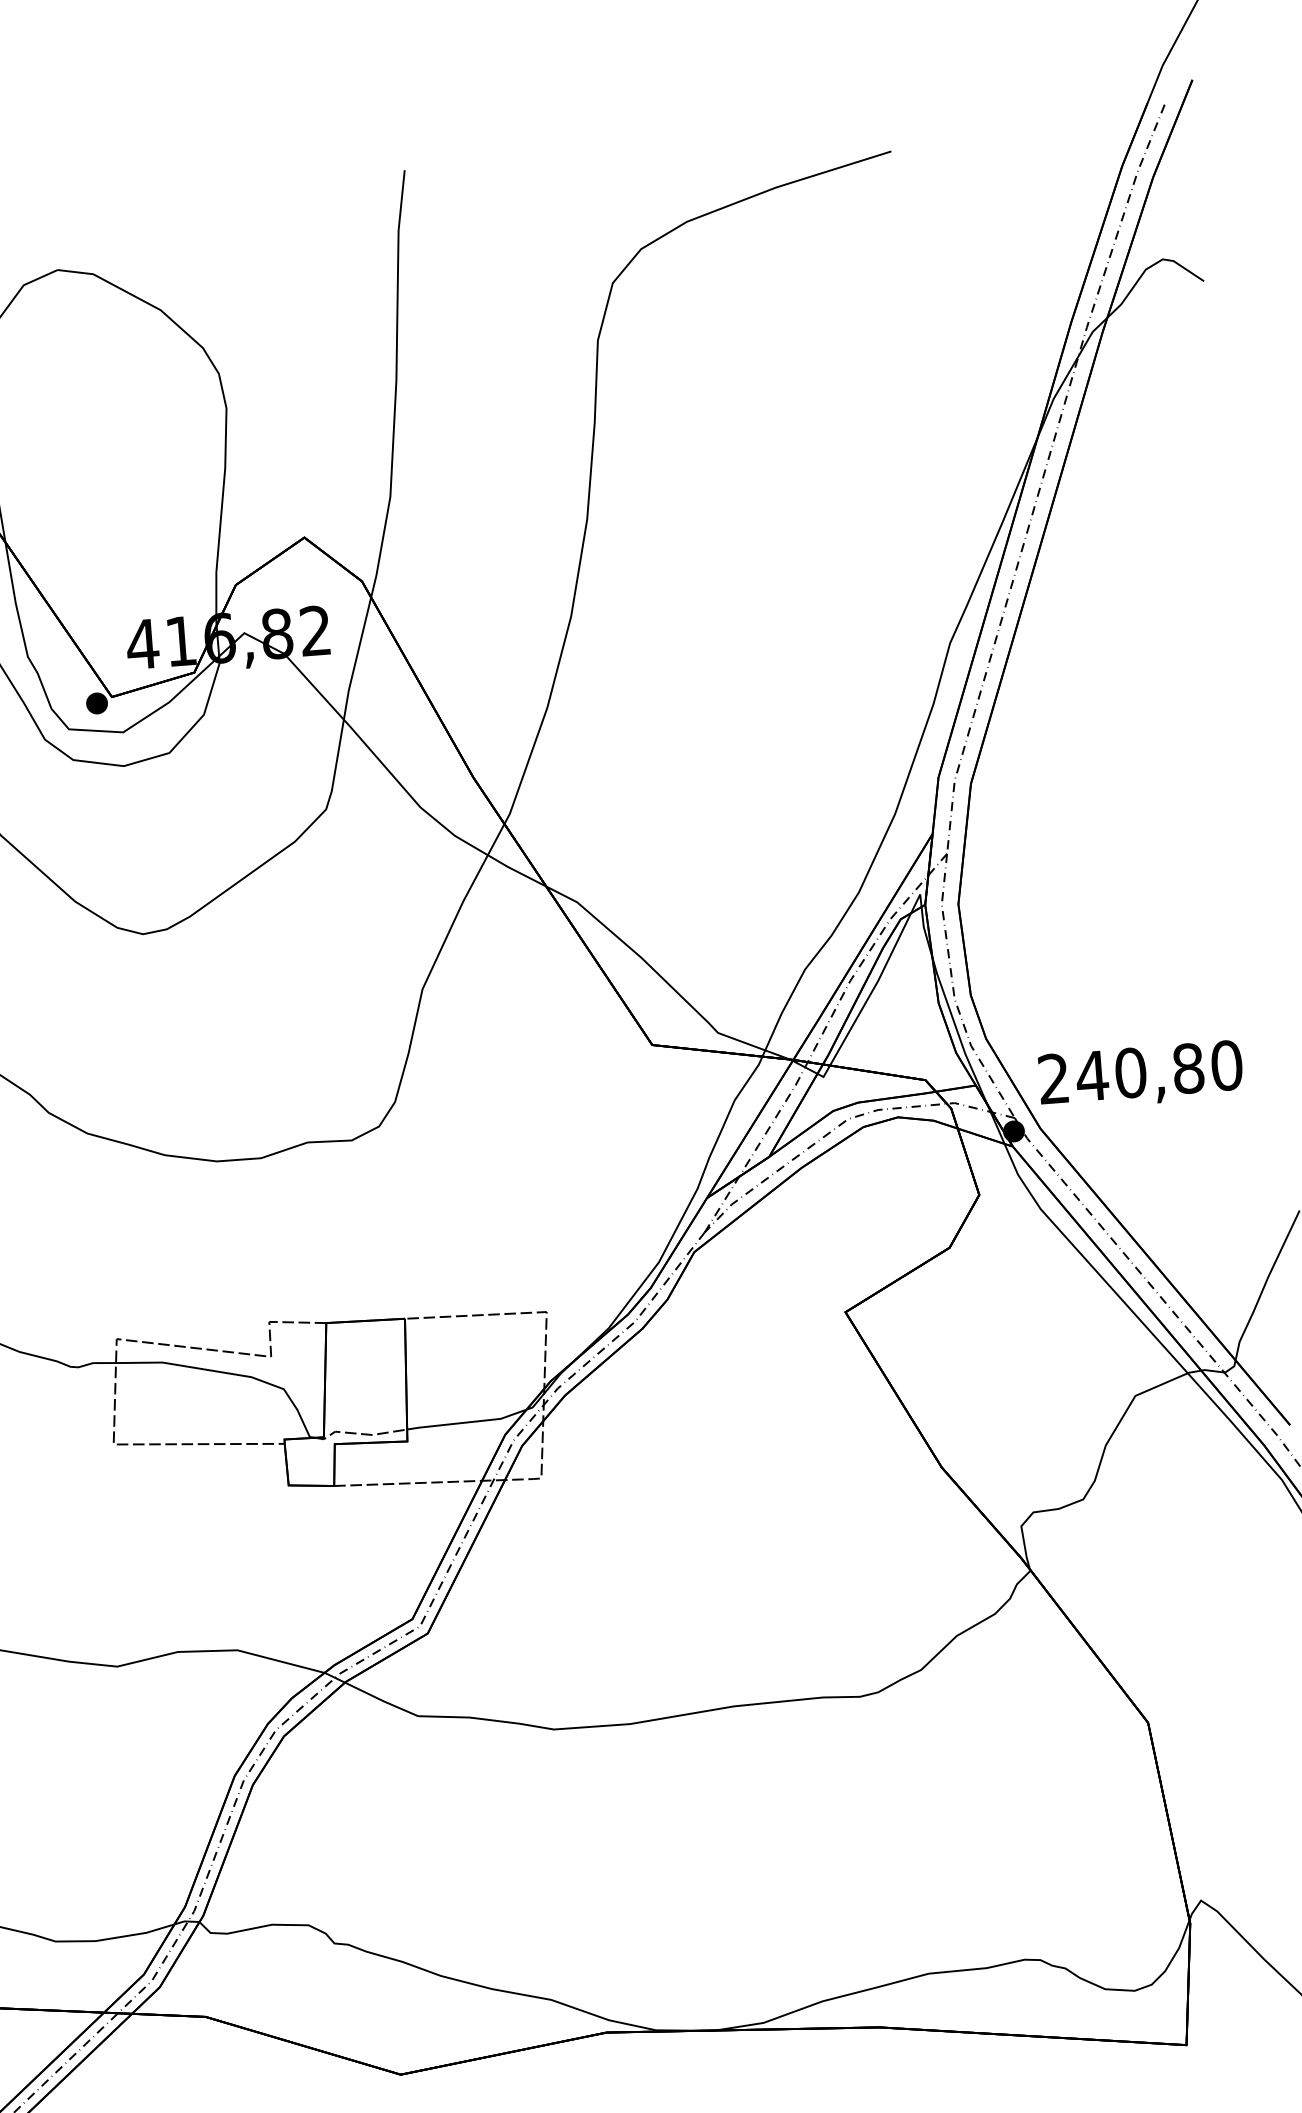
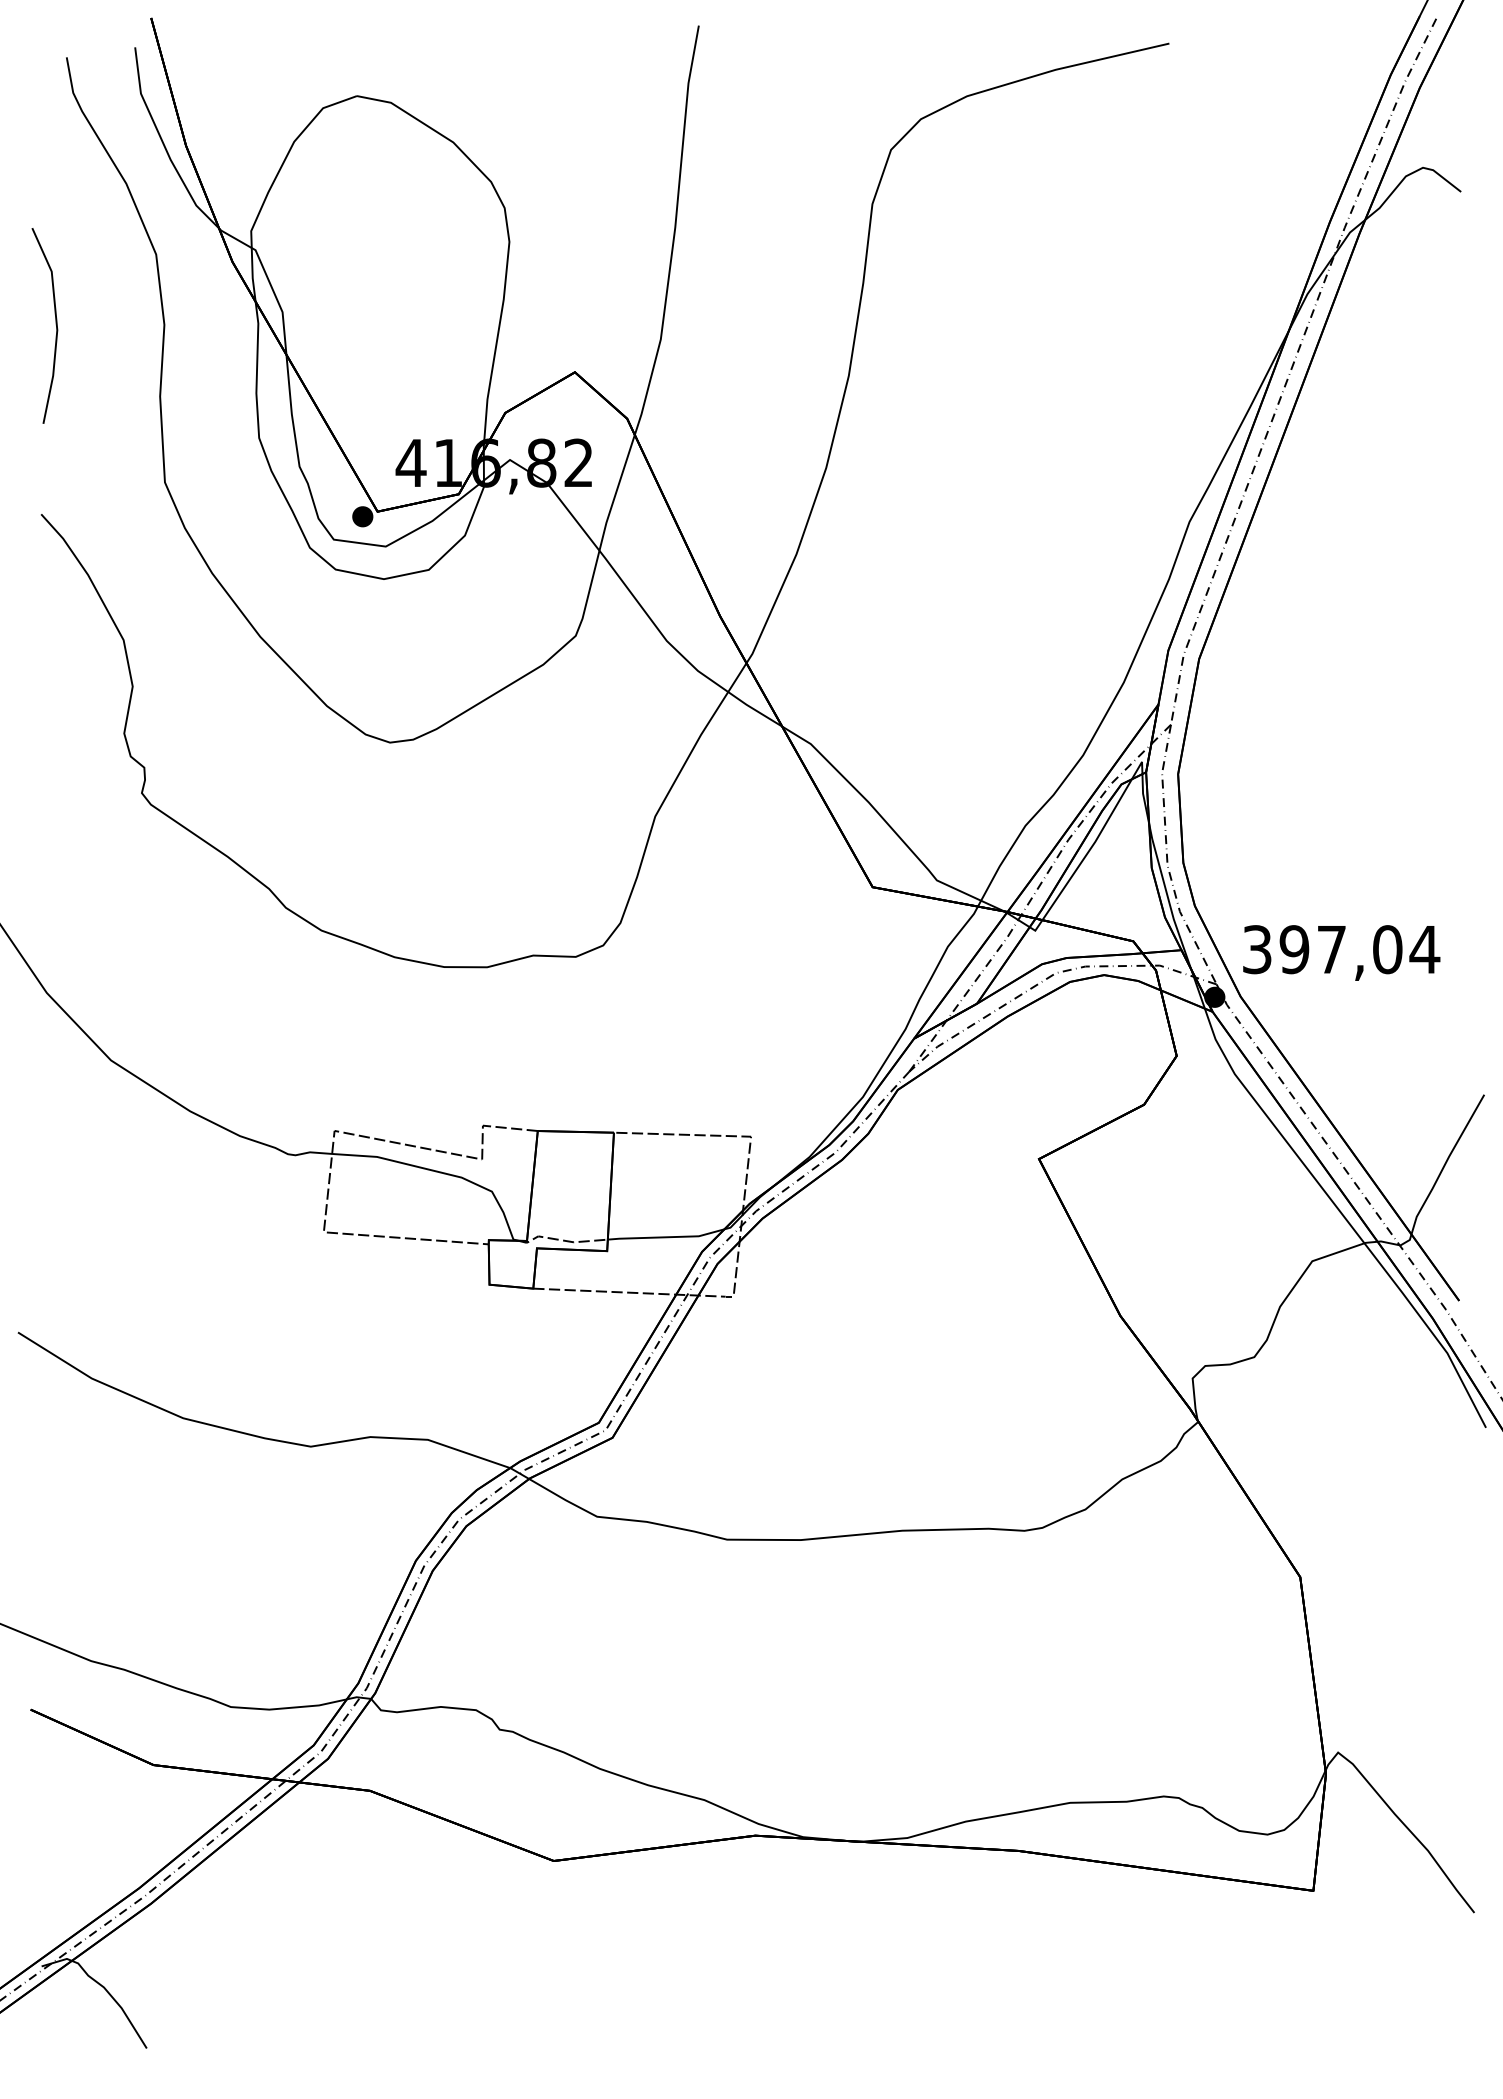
text: (1140, 1072) -> (1341, 949), 240,80 -> 397,04

